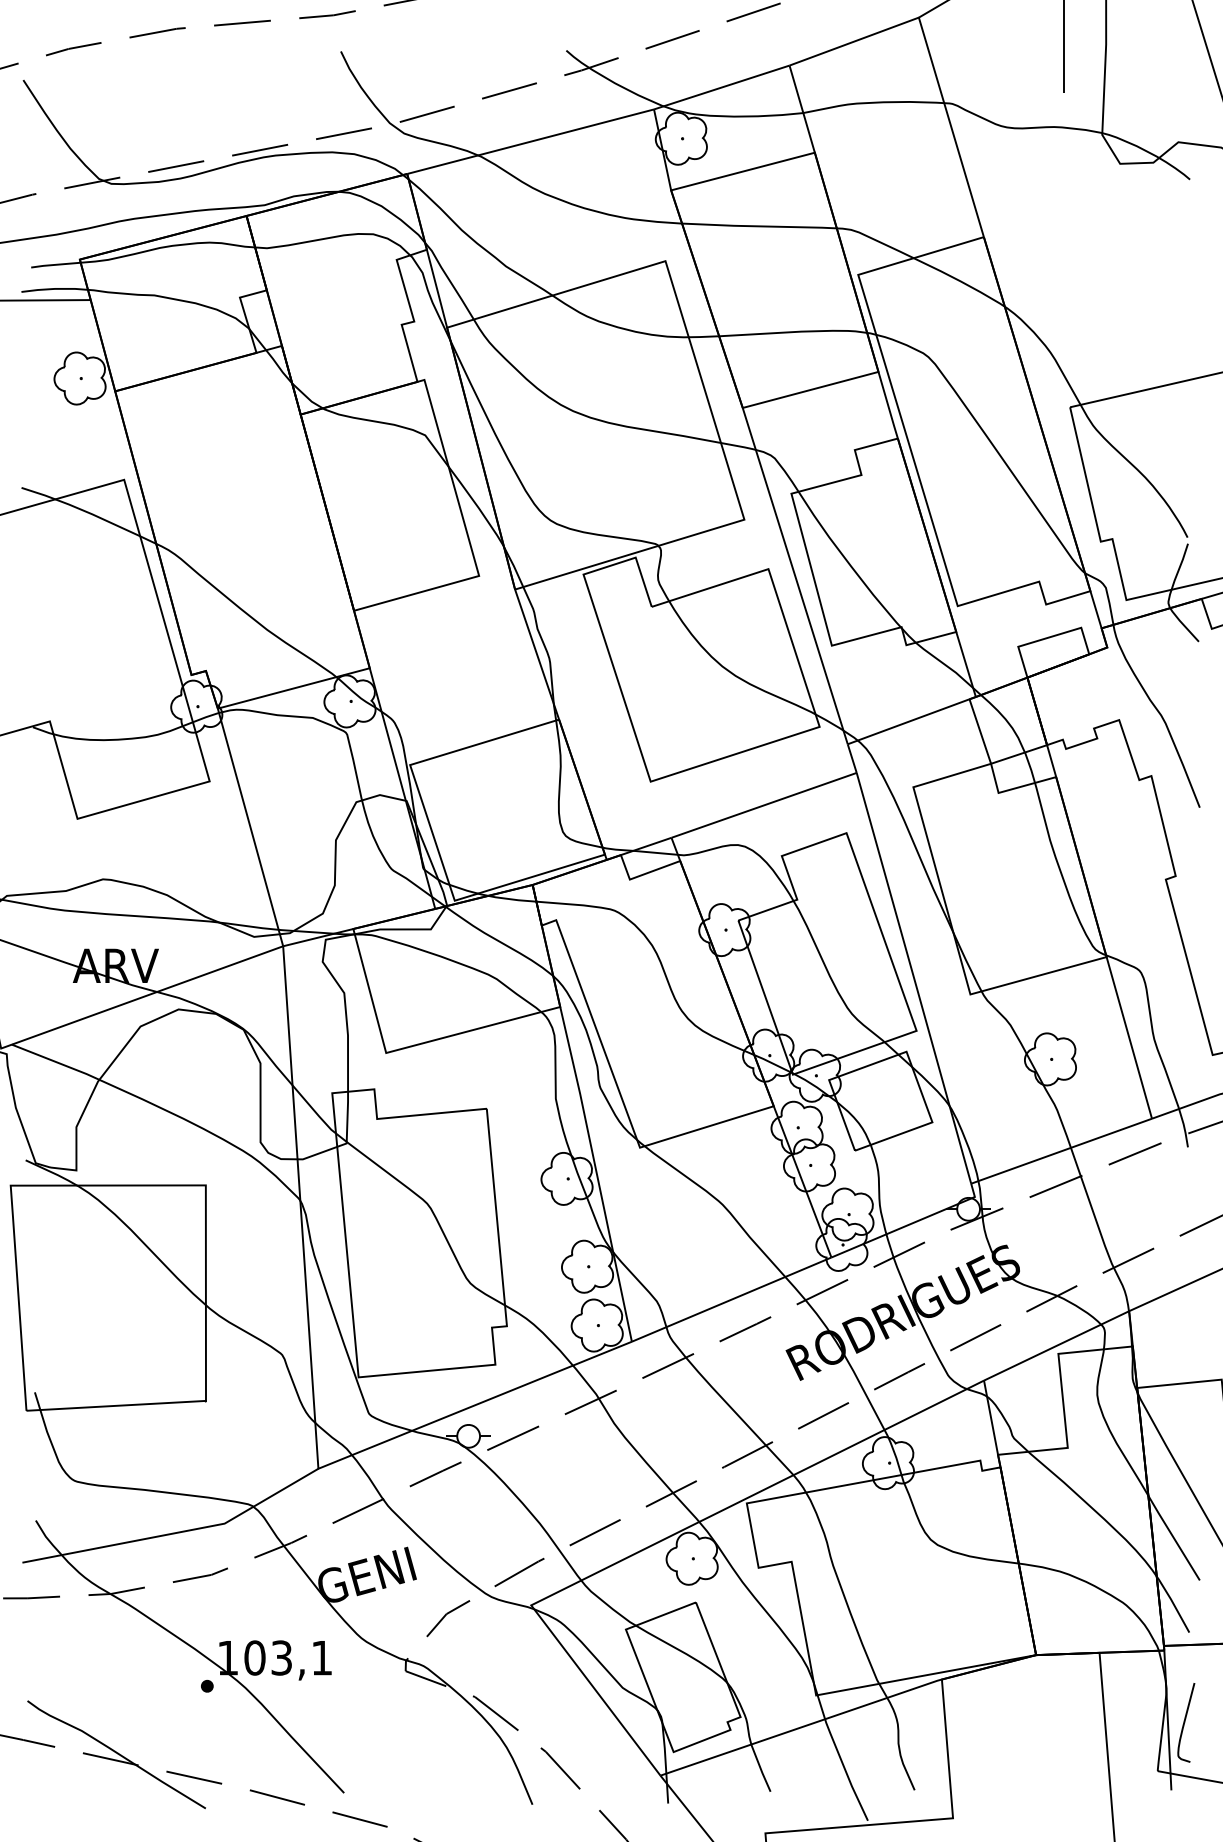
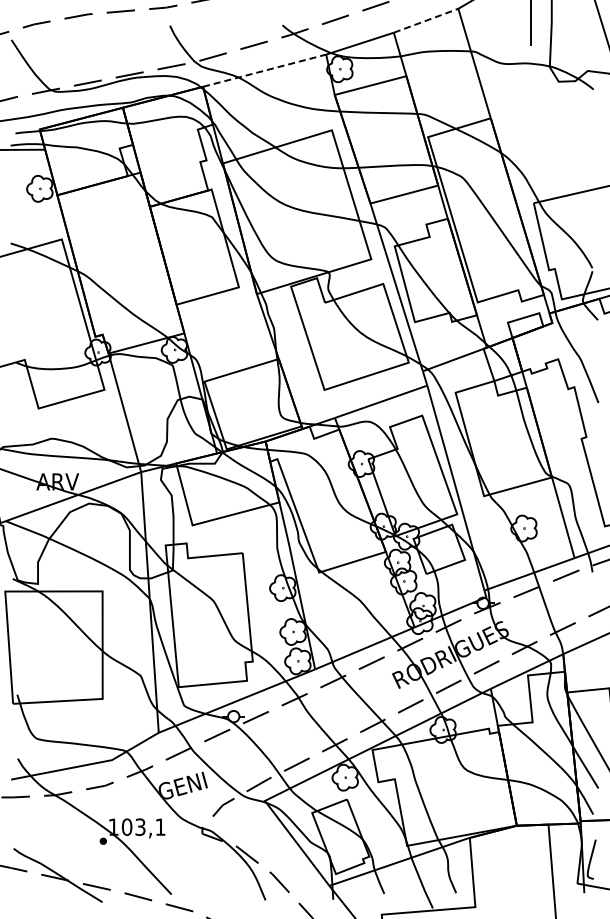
line: (855, 41) -> (426, 20), solid -> dashed
line: (530, 141) -> (264, 70), solid -> dashed

